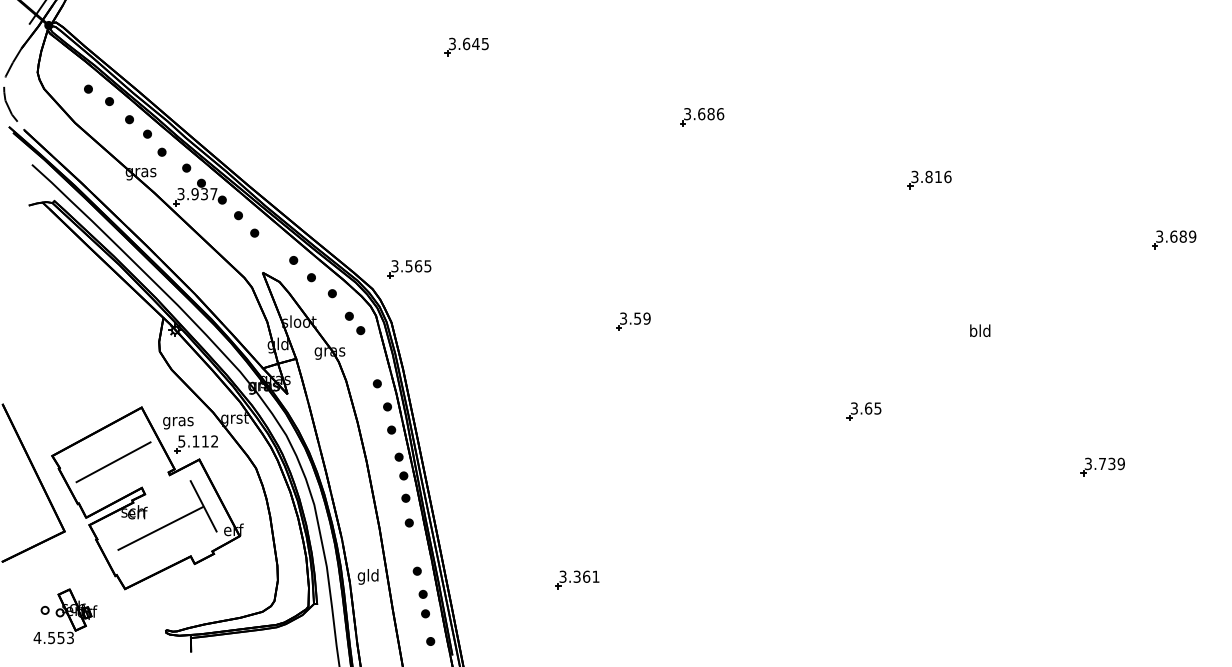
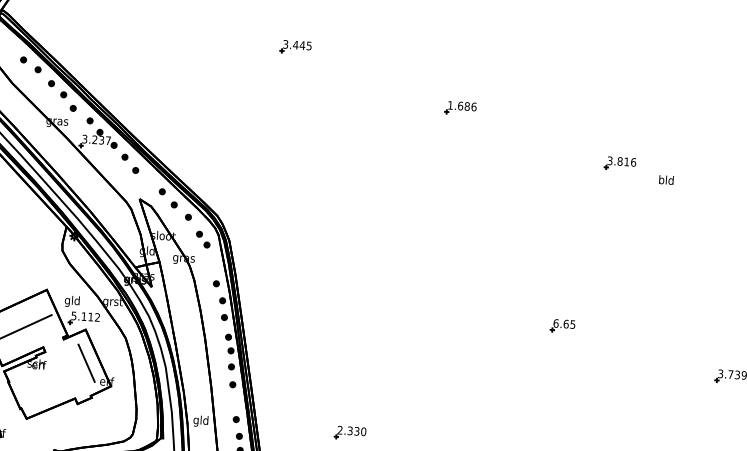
text: (466, 43) -> (295, 44), 3.645 -> 3.445
text: (687, 114) -> (450, 105), 3.686 -> 1.686
text: (194, 194) -> (94, 140), 3.937 -> 3.237
part: (409, 269) -> (244, 203), removed
part: (633, 321) -> (402, 251), removed
text: (980, 330) -> (666, 179), moved
text: (854, 408) -> (556, 323), 3.65 -> 6.65
text: (178, 421) -> (72, 301), gras -> gld
line: (160, 528) -> (54, 377), removed
text: (579, 576) -> (351, 430), 3.361 -> 2.330

